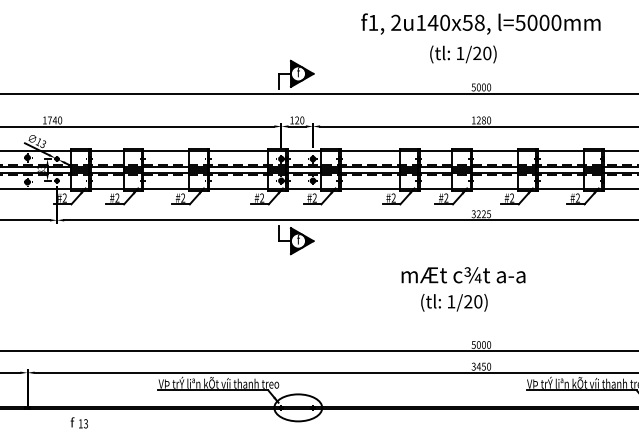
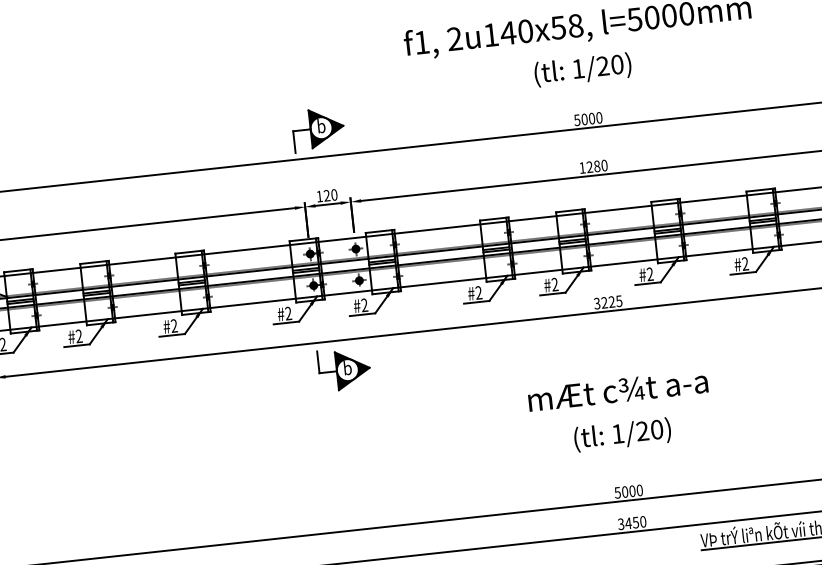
text: (463, 54) -> (583, 69), moved
text: (298, 72) -> (321, 126), f -> b
text: (298, 239) -> (347, 367), f -> b
text: (463, 275) -> (618, 391), moved
text: (454, 302) -> (622, 434), moved

